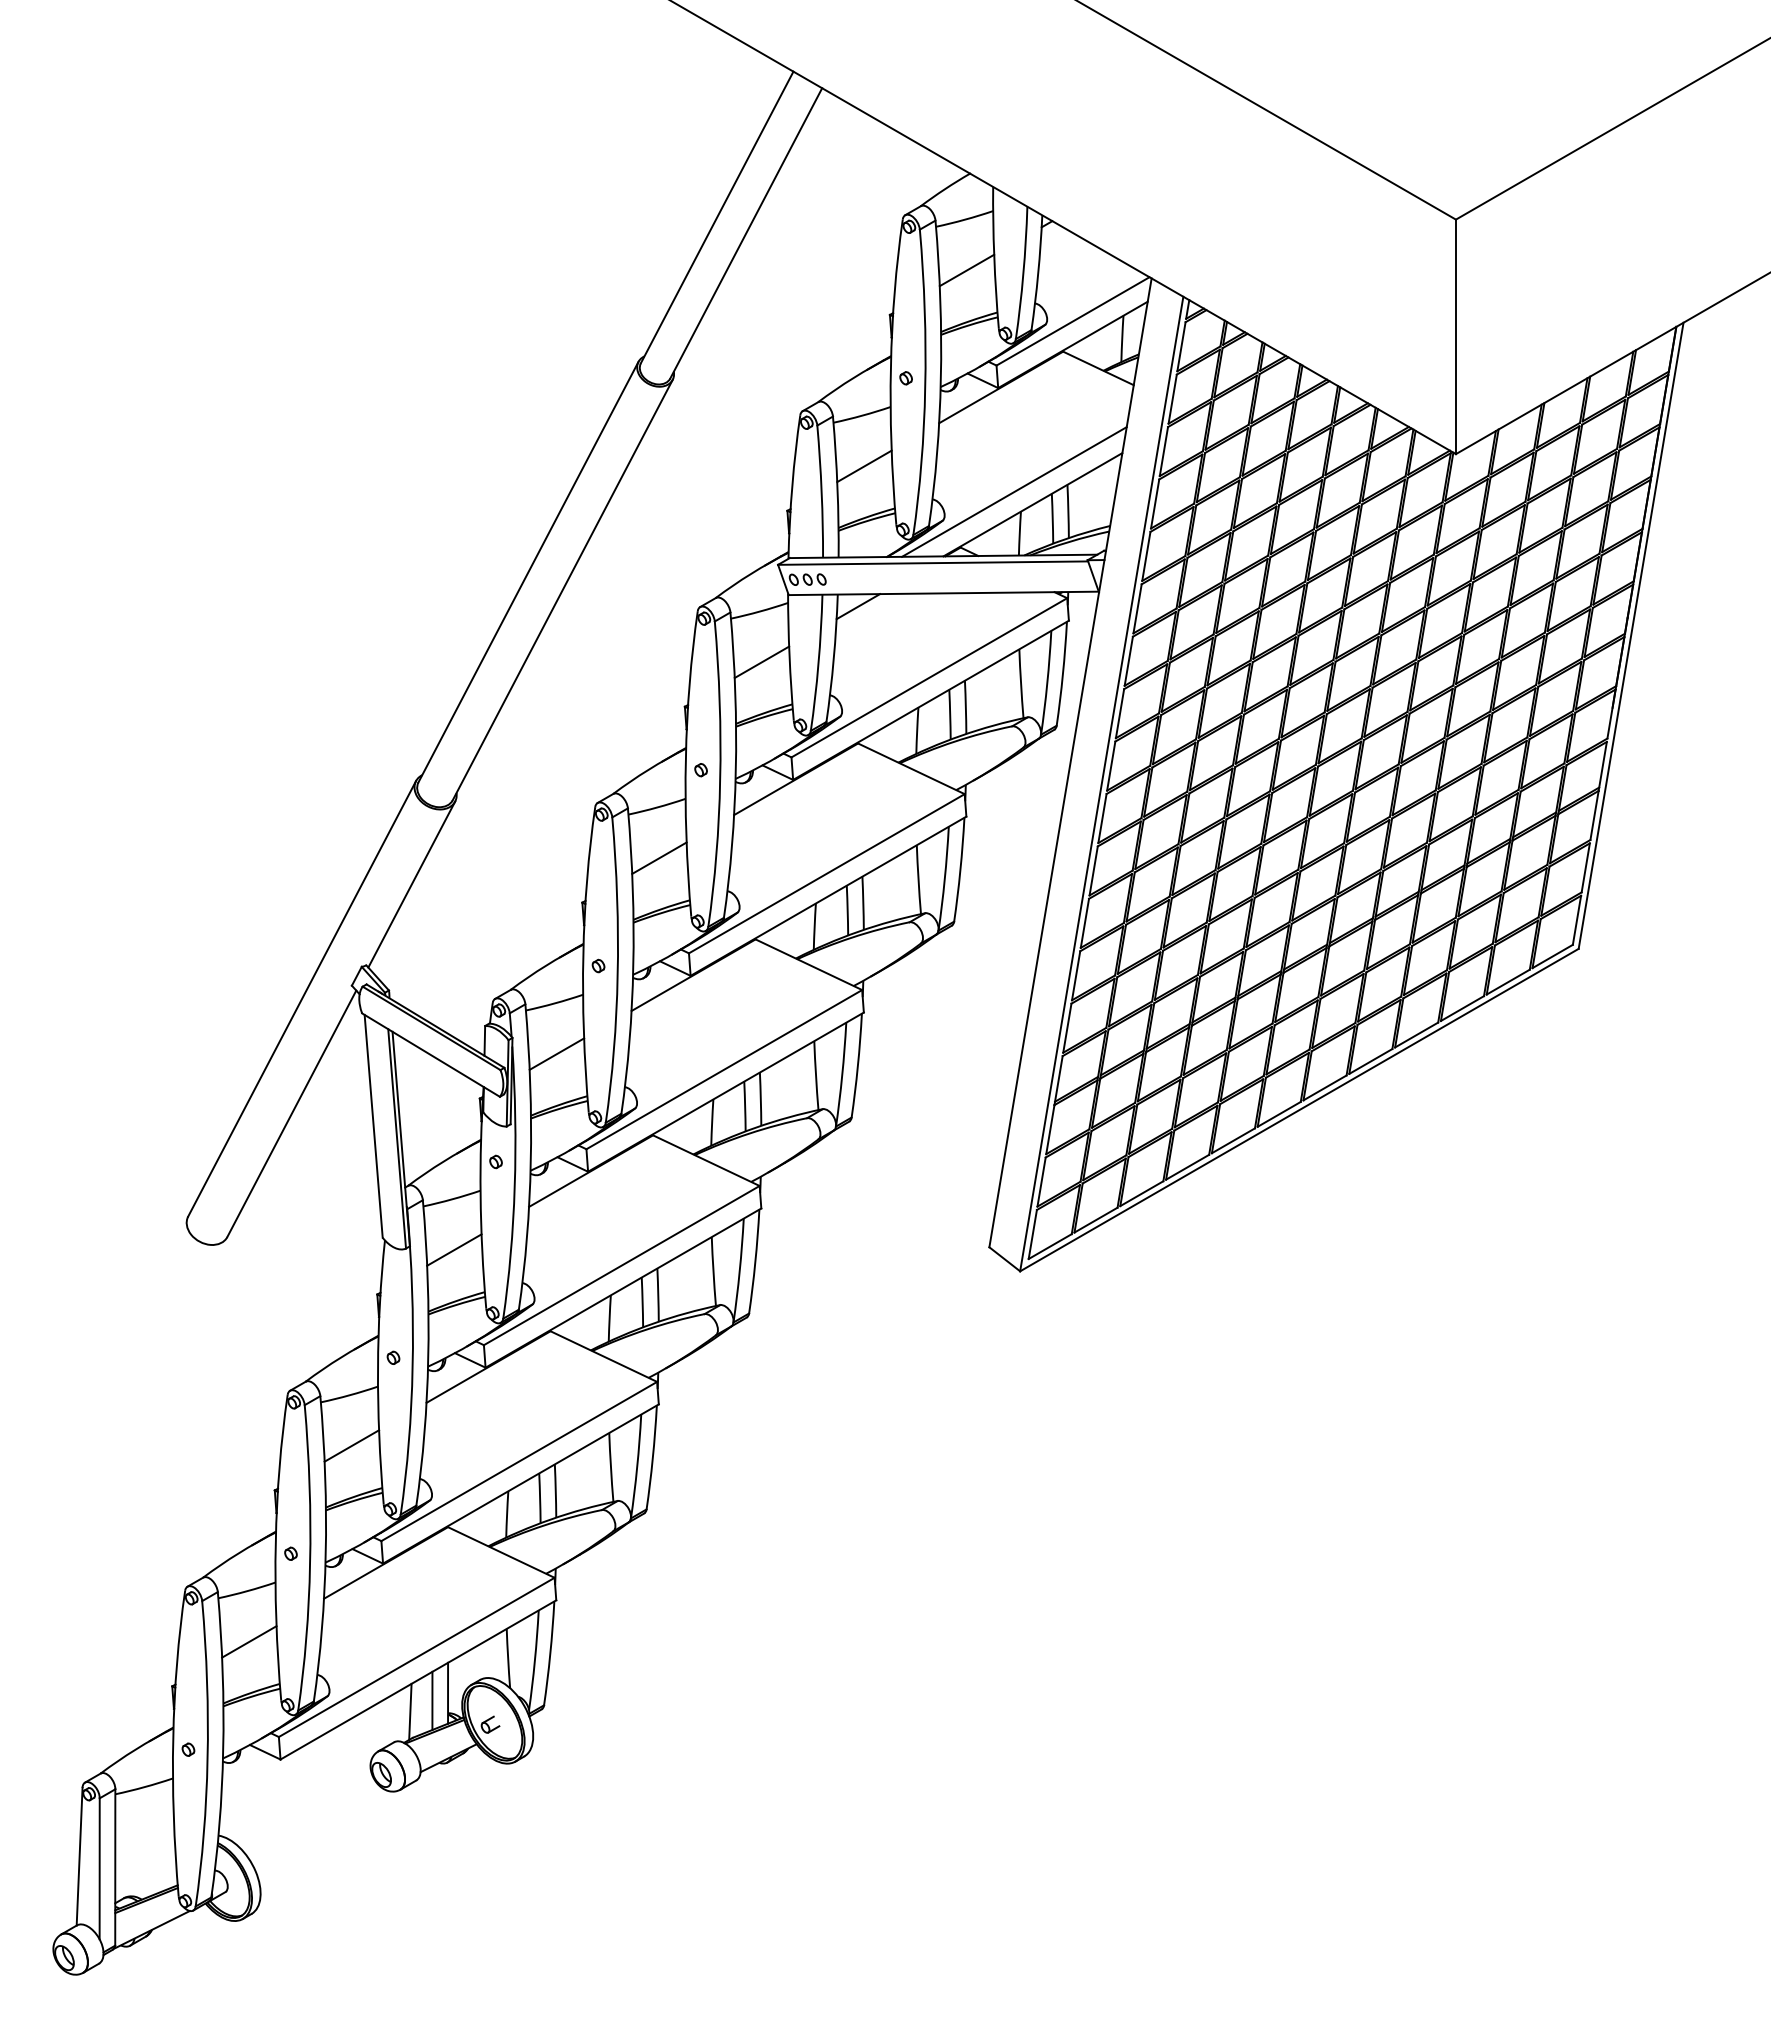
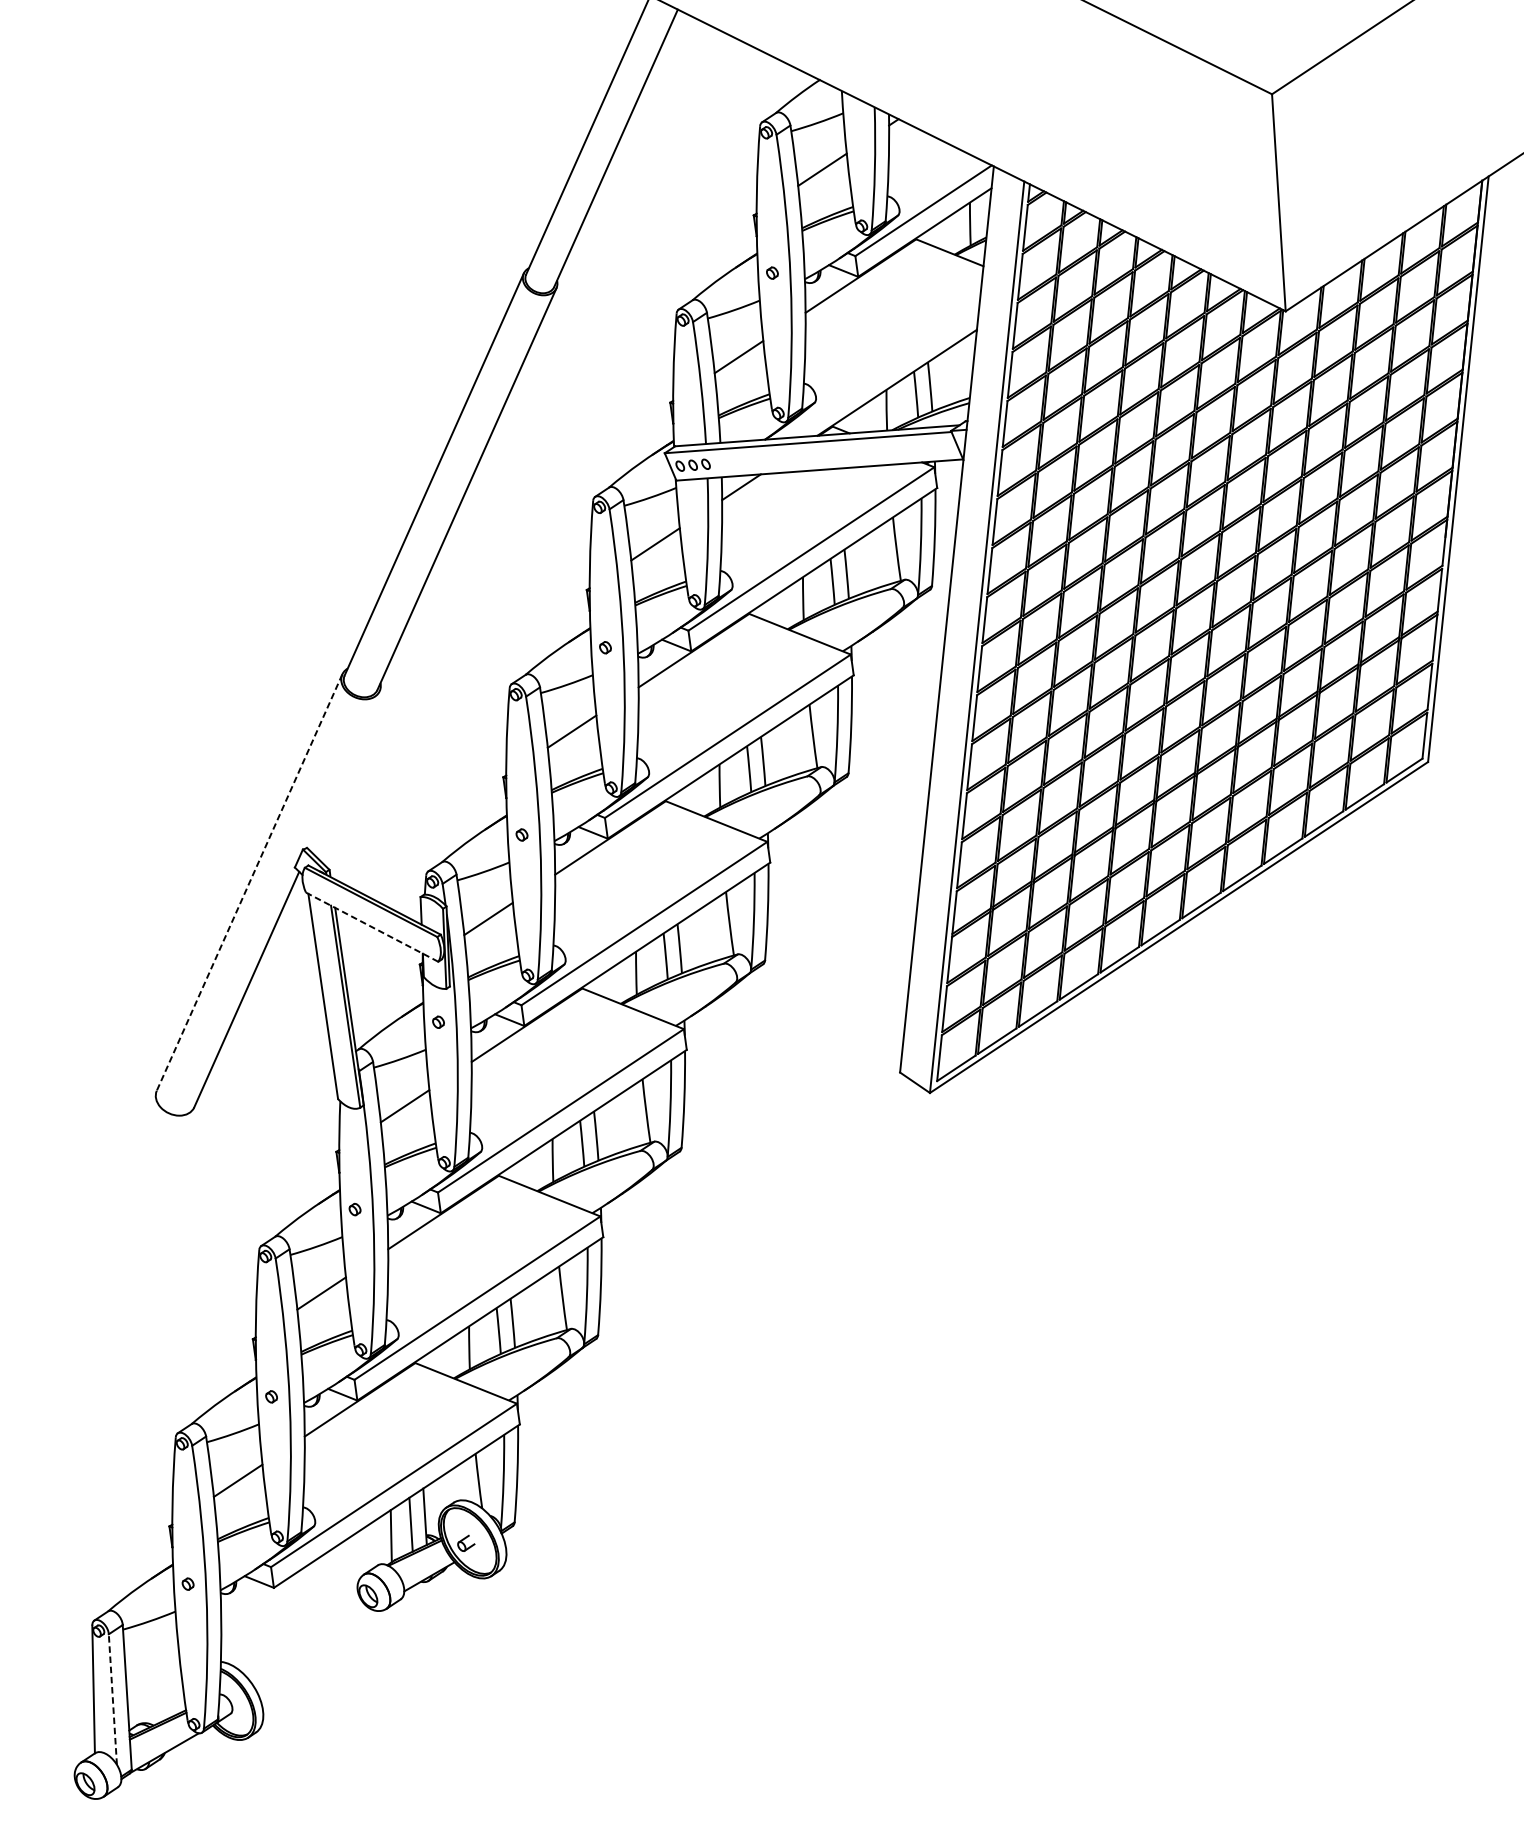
line: (1014, 491) -> (879, 371), removed
line: (411, 884) -> (344, 770), removed
line: (302, 998) -> (249, 882), solid -> dashed
line: (431, 1055) -> (372, 927), solid -> dashed
line: (99, 1868) -> (112, 1699), solid -> dashed

